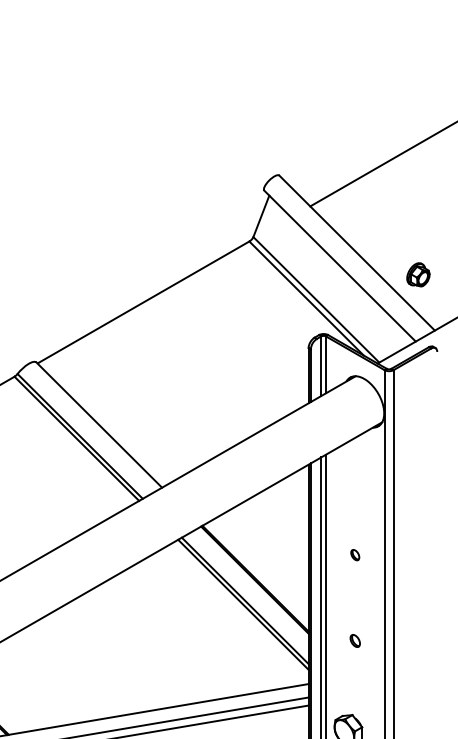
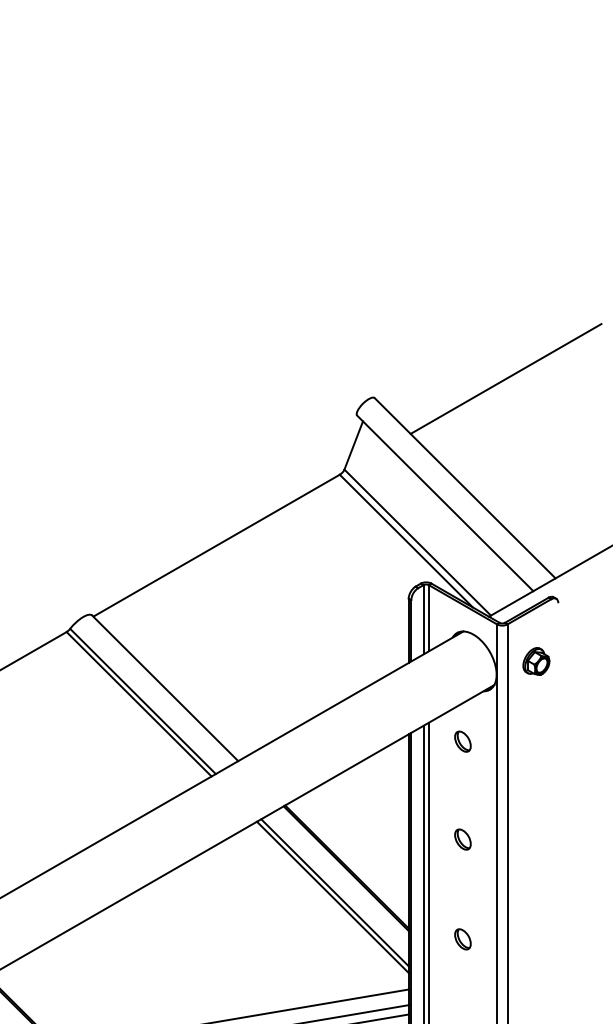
part: (418, 274) -> (536, 661), moved
part: (354, 470) -> (462, 741), added
part: (354, 555) -> (462, 839), size x1.67
part: (354, 641) -> (462, 939), size x1.43

